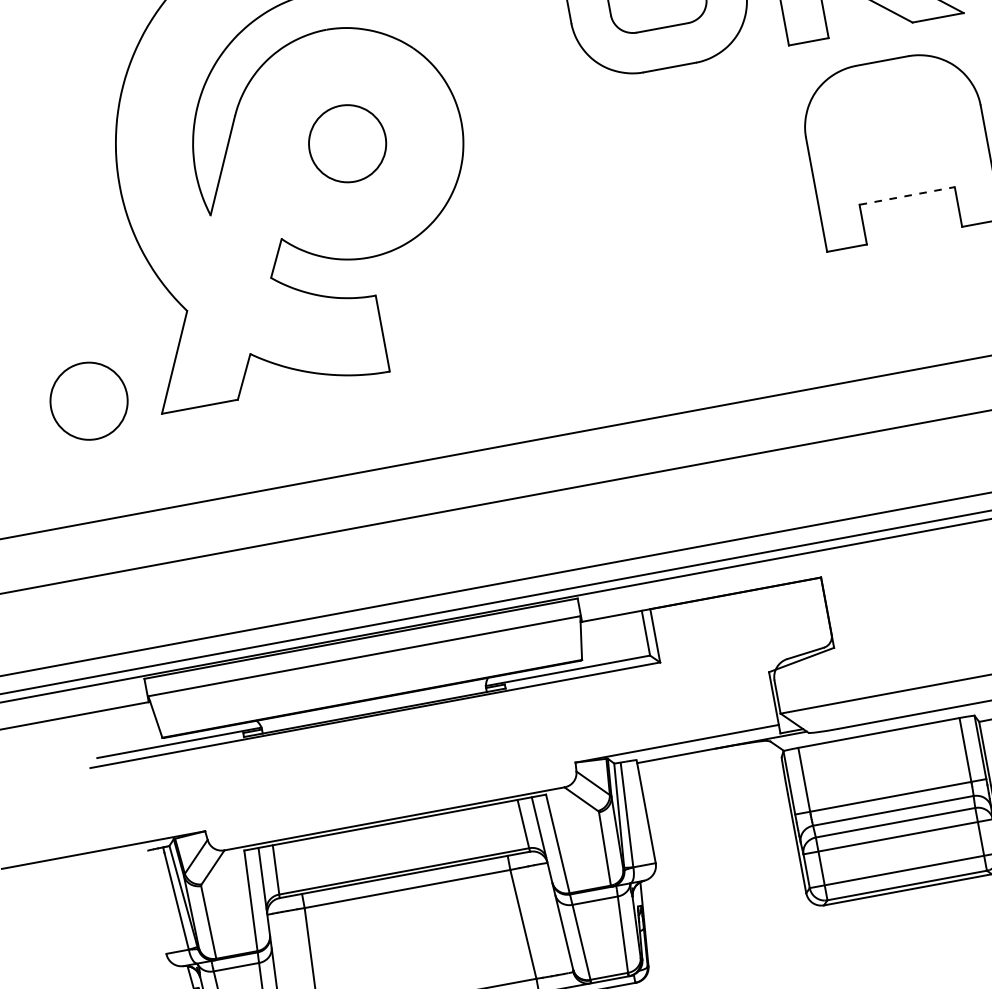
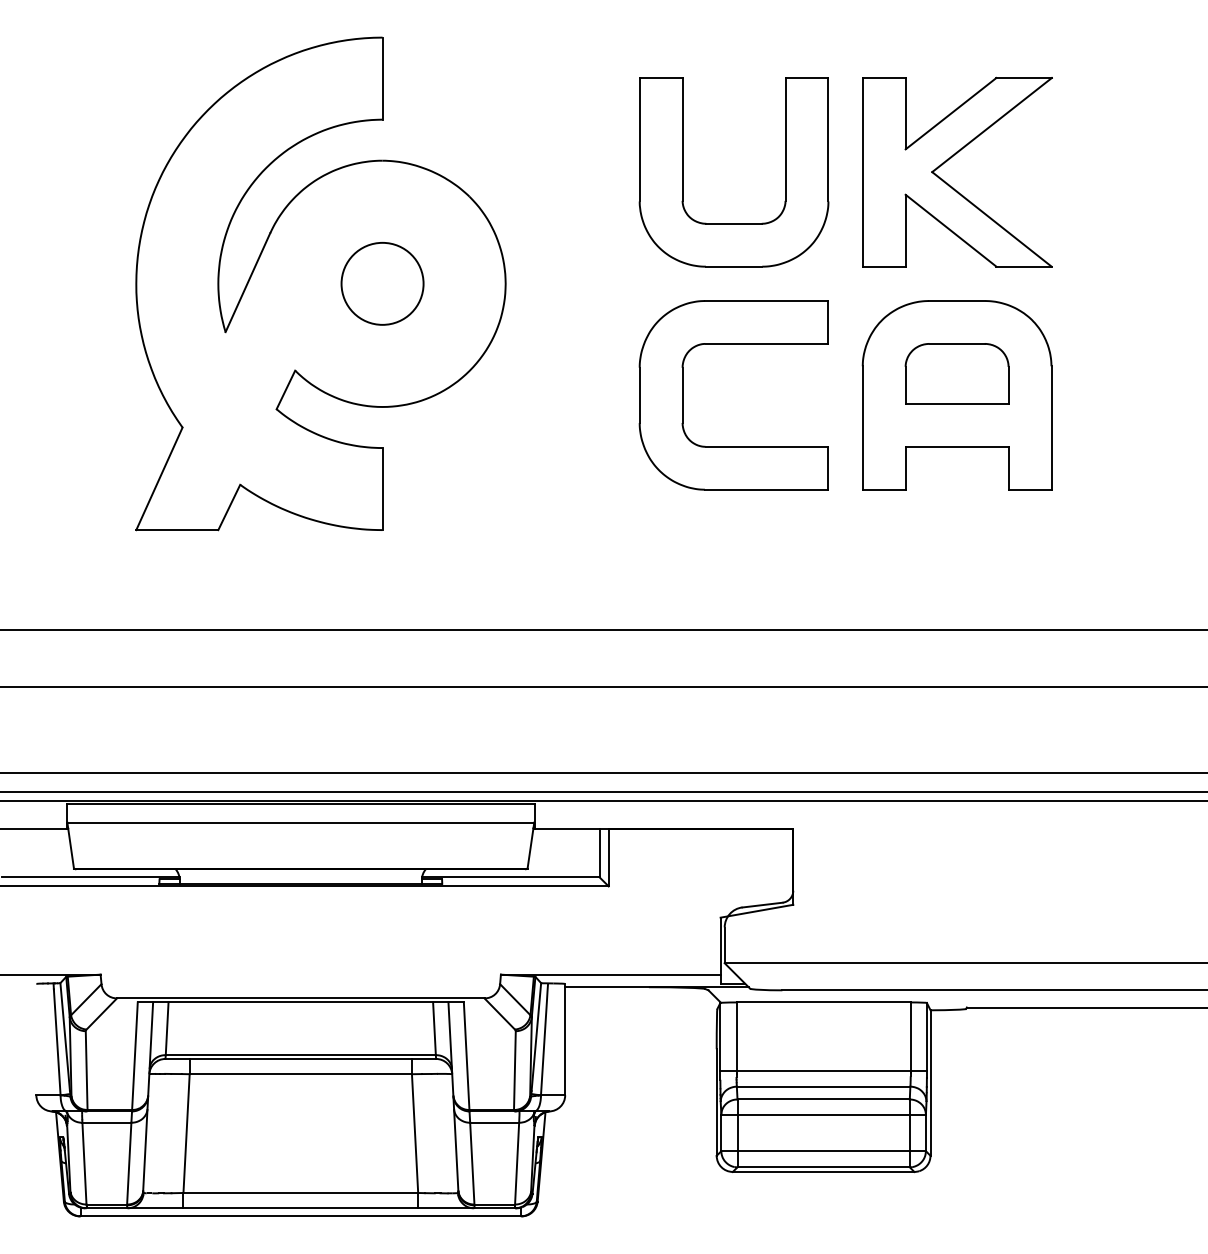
part: (894, 128) -> (956, 373), added
part: (645, 195) -> (683, 395), added
line: (907, 195) -> (957, 446), dashed -> solid
circle: (88, 400) -> (62, 502), removed

